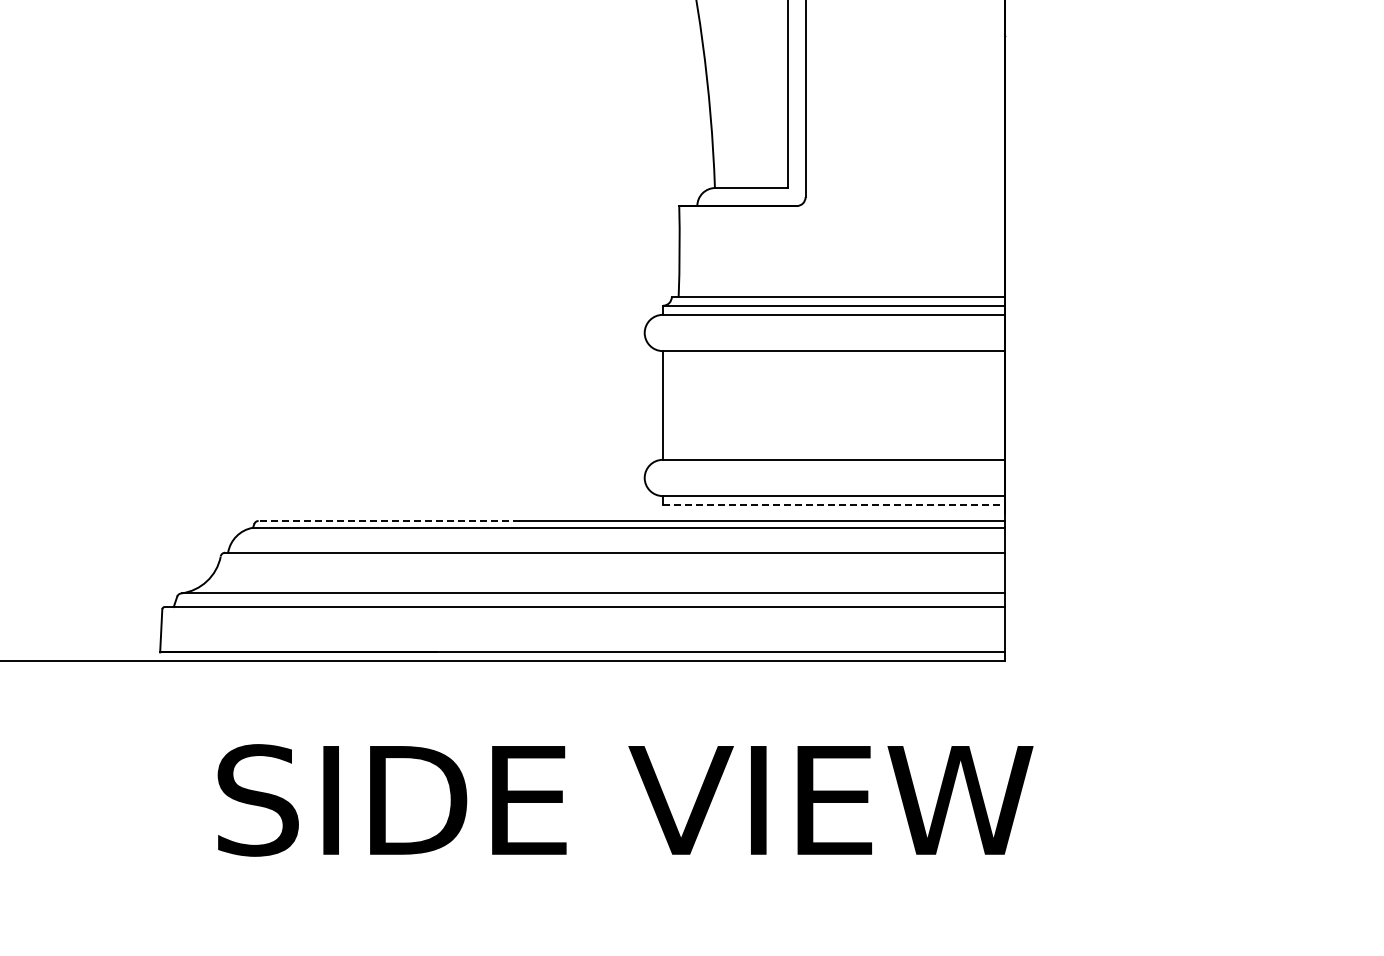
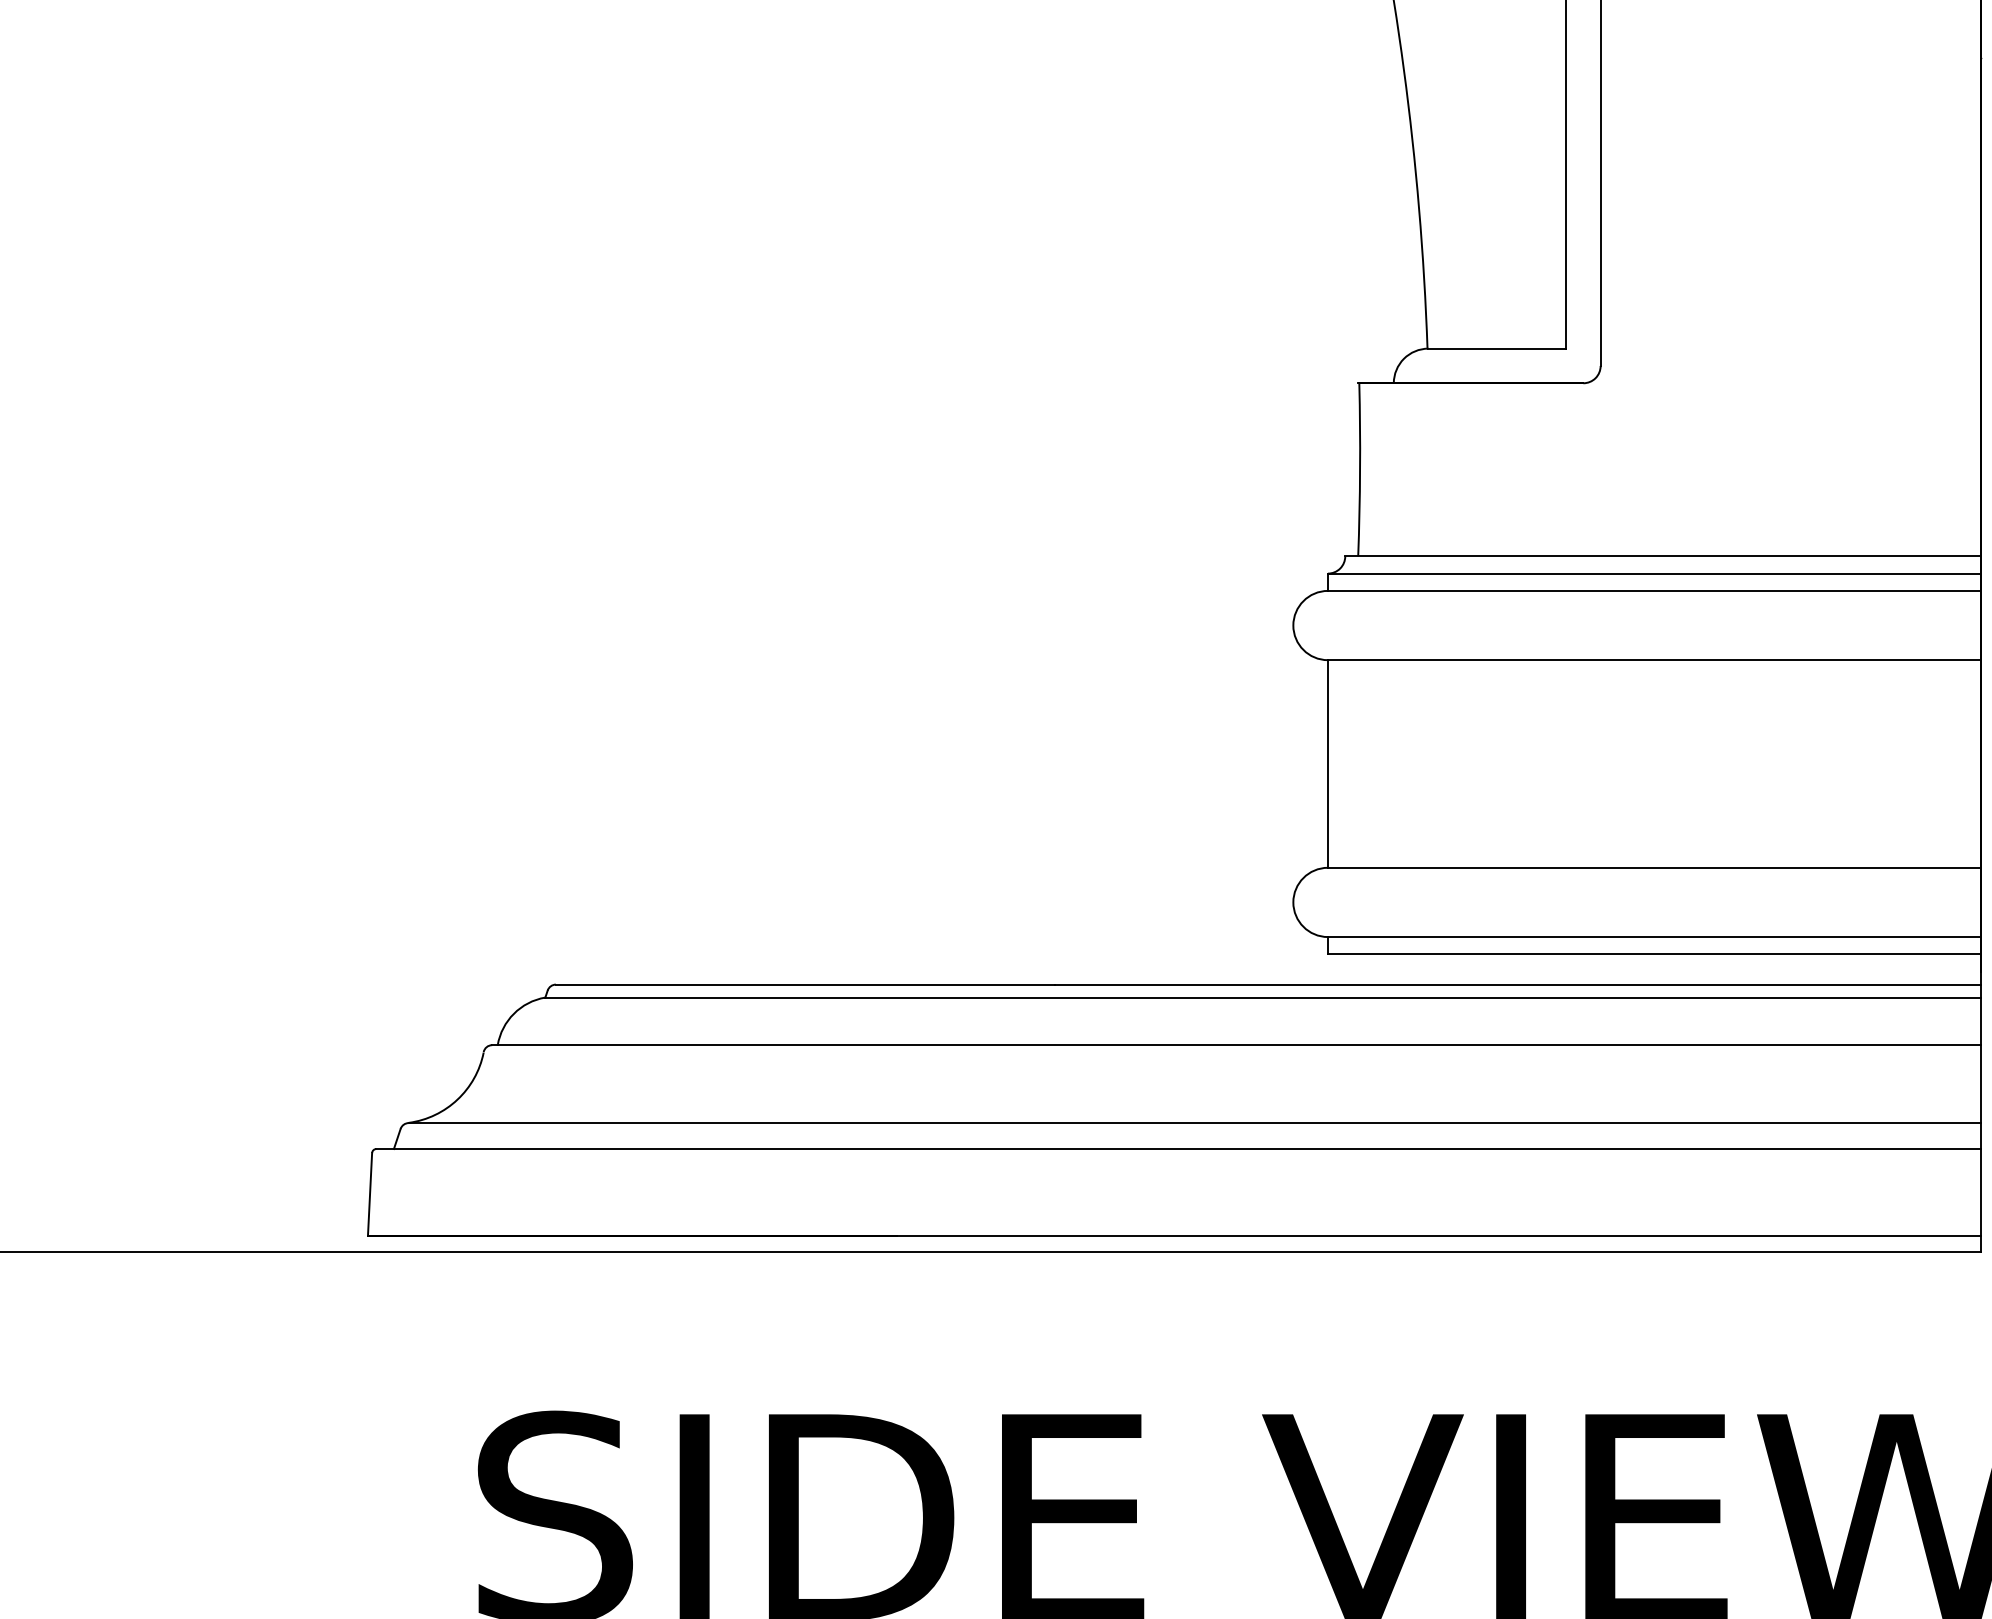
line: (834, 505) -> (1655, 955), dashed -> solid
line: (389, 521) -> (805, 985), dashed -> solid

